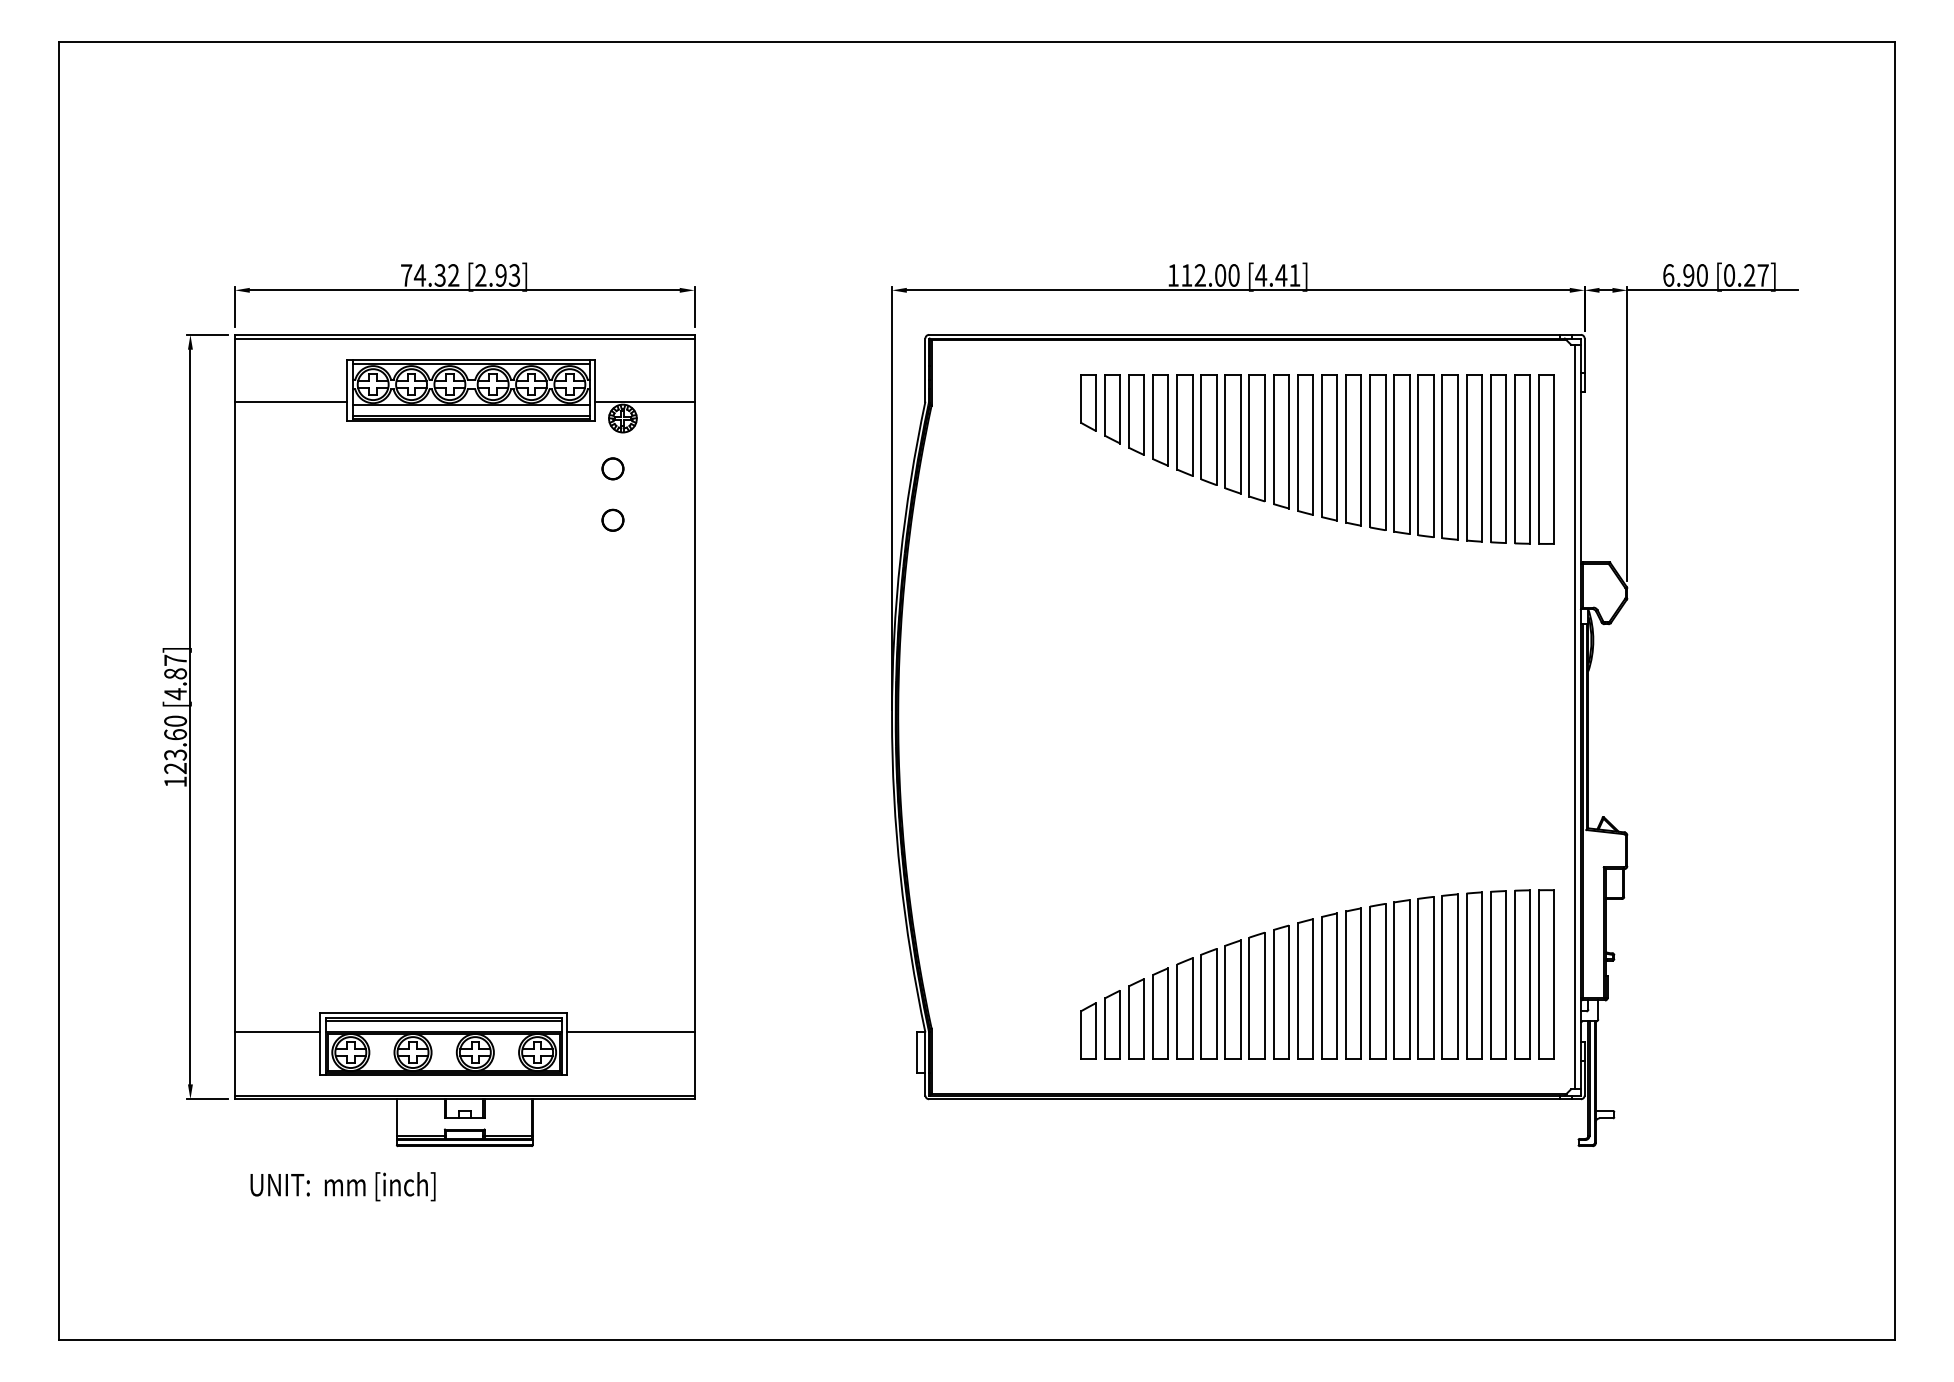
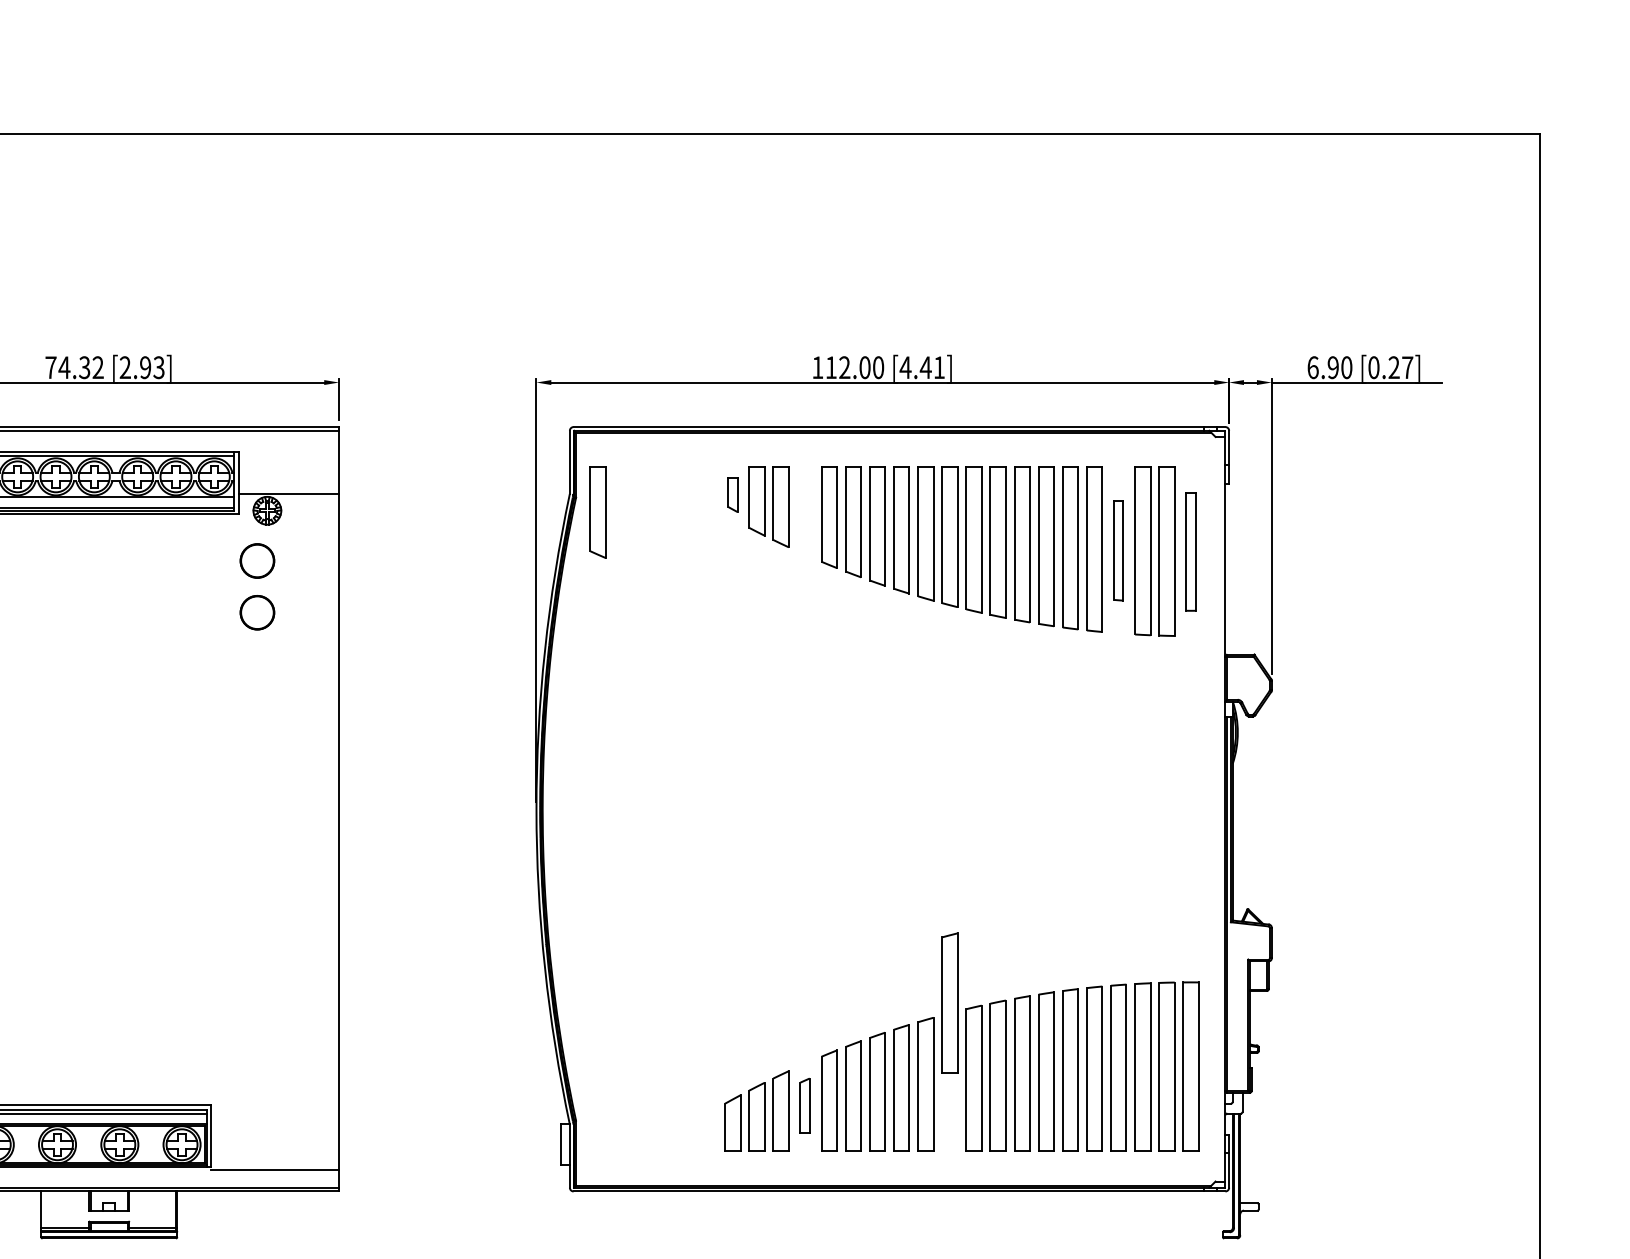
part: (1088, 402) -> (732, 494), size x0.6
part: (1160, 420) -> (597, 512), moved
part: (1474, 458) -> (1118, 550), size x0.6
part: (1546, 459) -> (1190, 551), size x0.7
circle: (612, 468) -> (256, 560), size x1.6
circle: (612, 519) -> (256, 611), size x1.6
line: (1574, 716) -> (1218, 808), removed
part: (1305, 988) -> (949, 1002), moved
part: (1160, 1013) -> (804, 1105), size x0.6
line: (630, 1032) -> (274, 1169), moved

